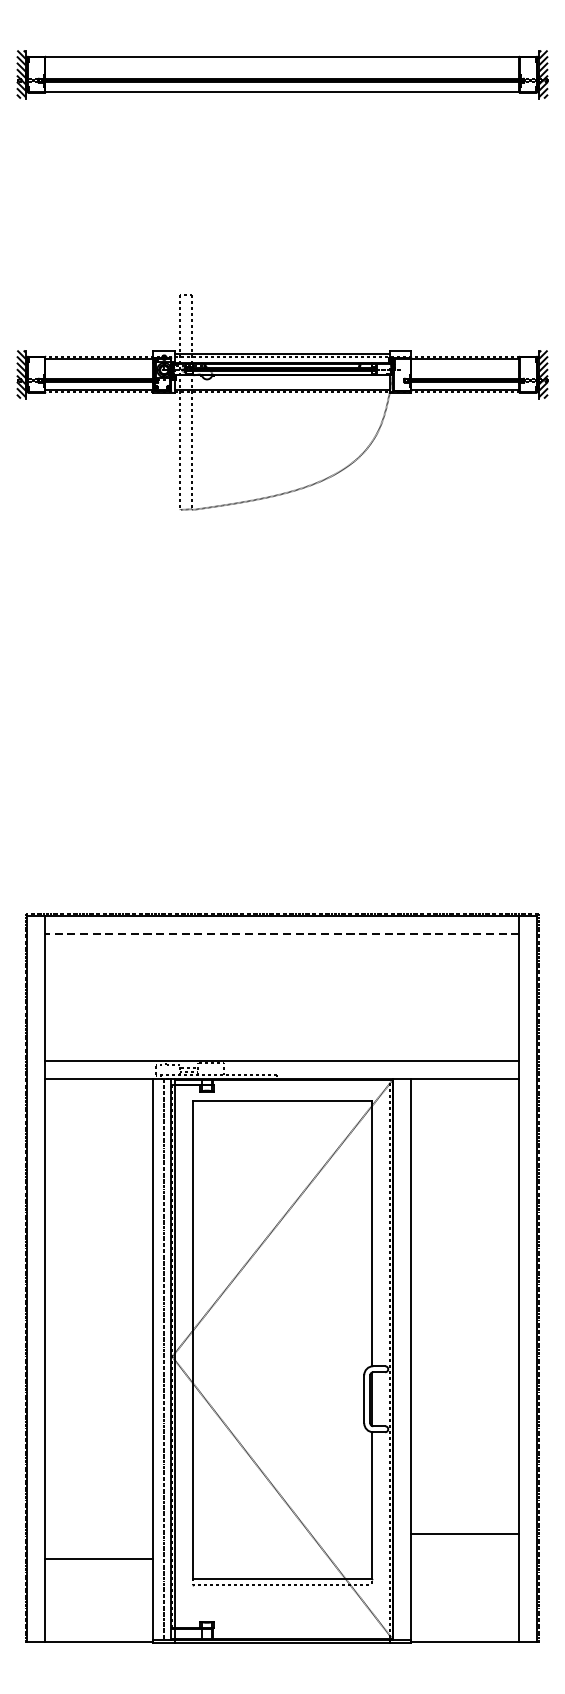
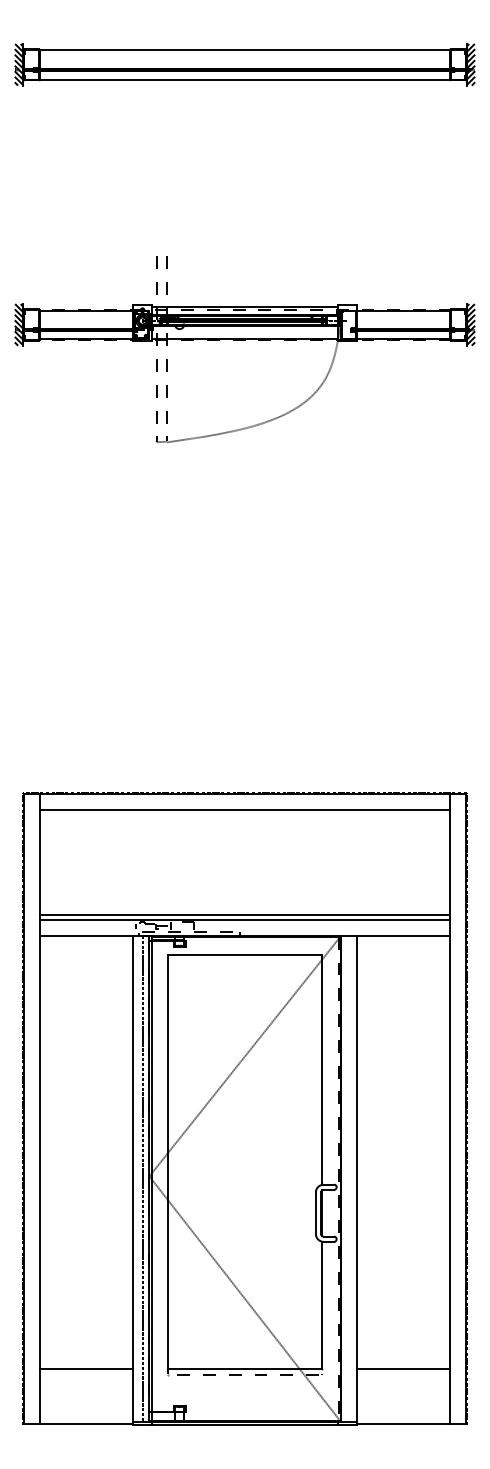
line: (281, 933) -> (244, 809), dashed -> solid
line: (281, 1055) -> (244, 915), added
line: (465, 1534) -> (403, 1369), moved
line: (99, 1558) -> (86, 1369), moved

